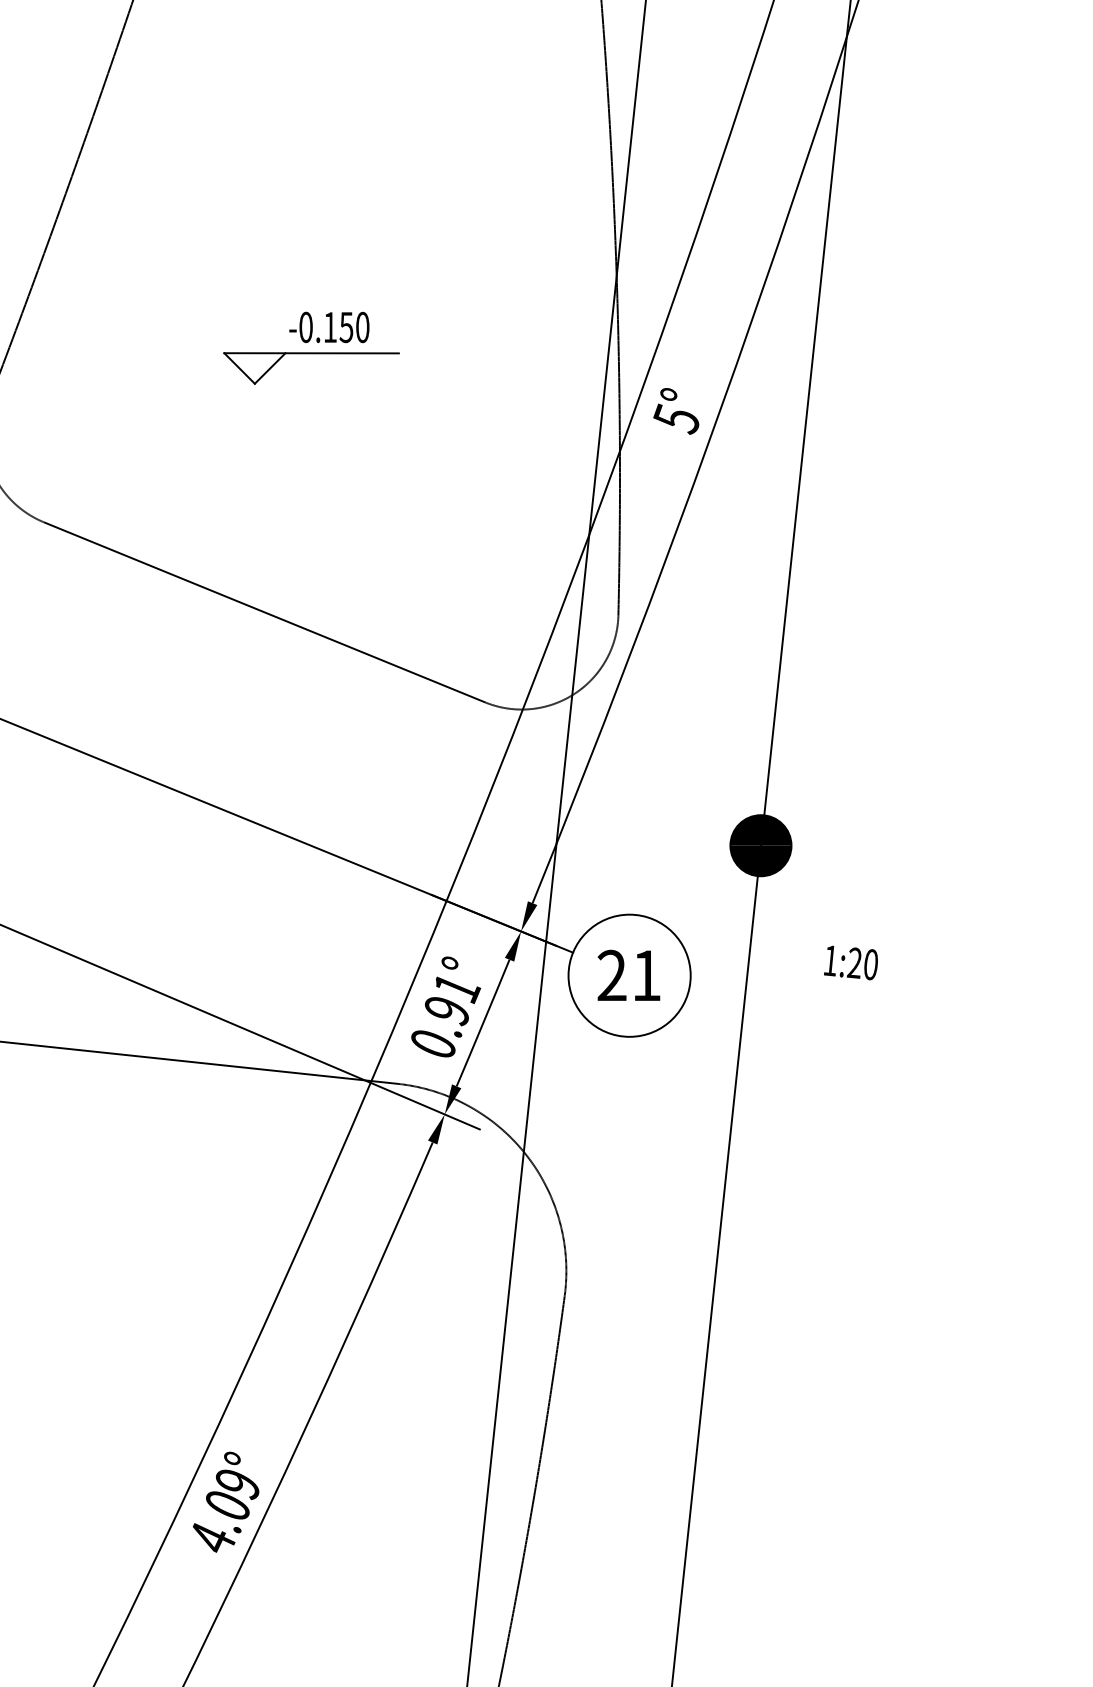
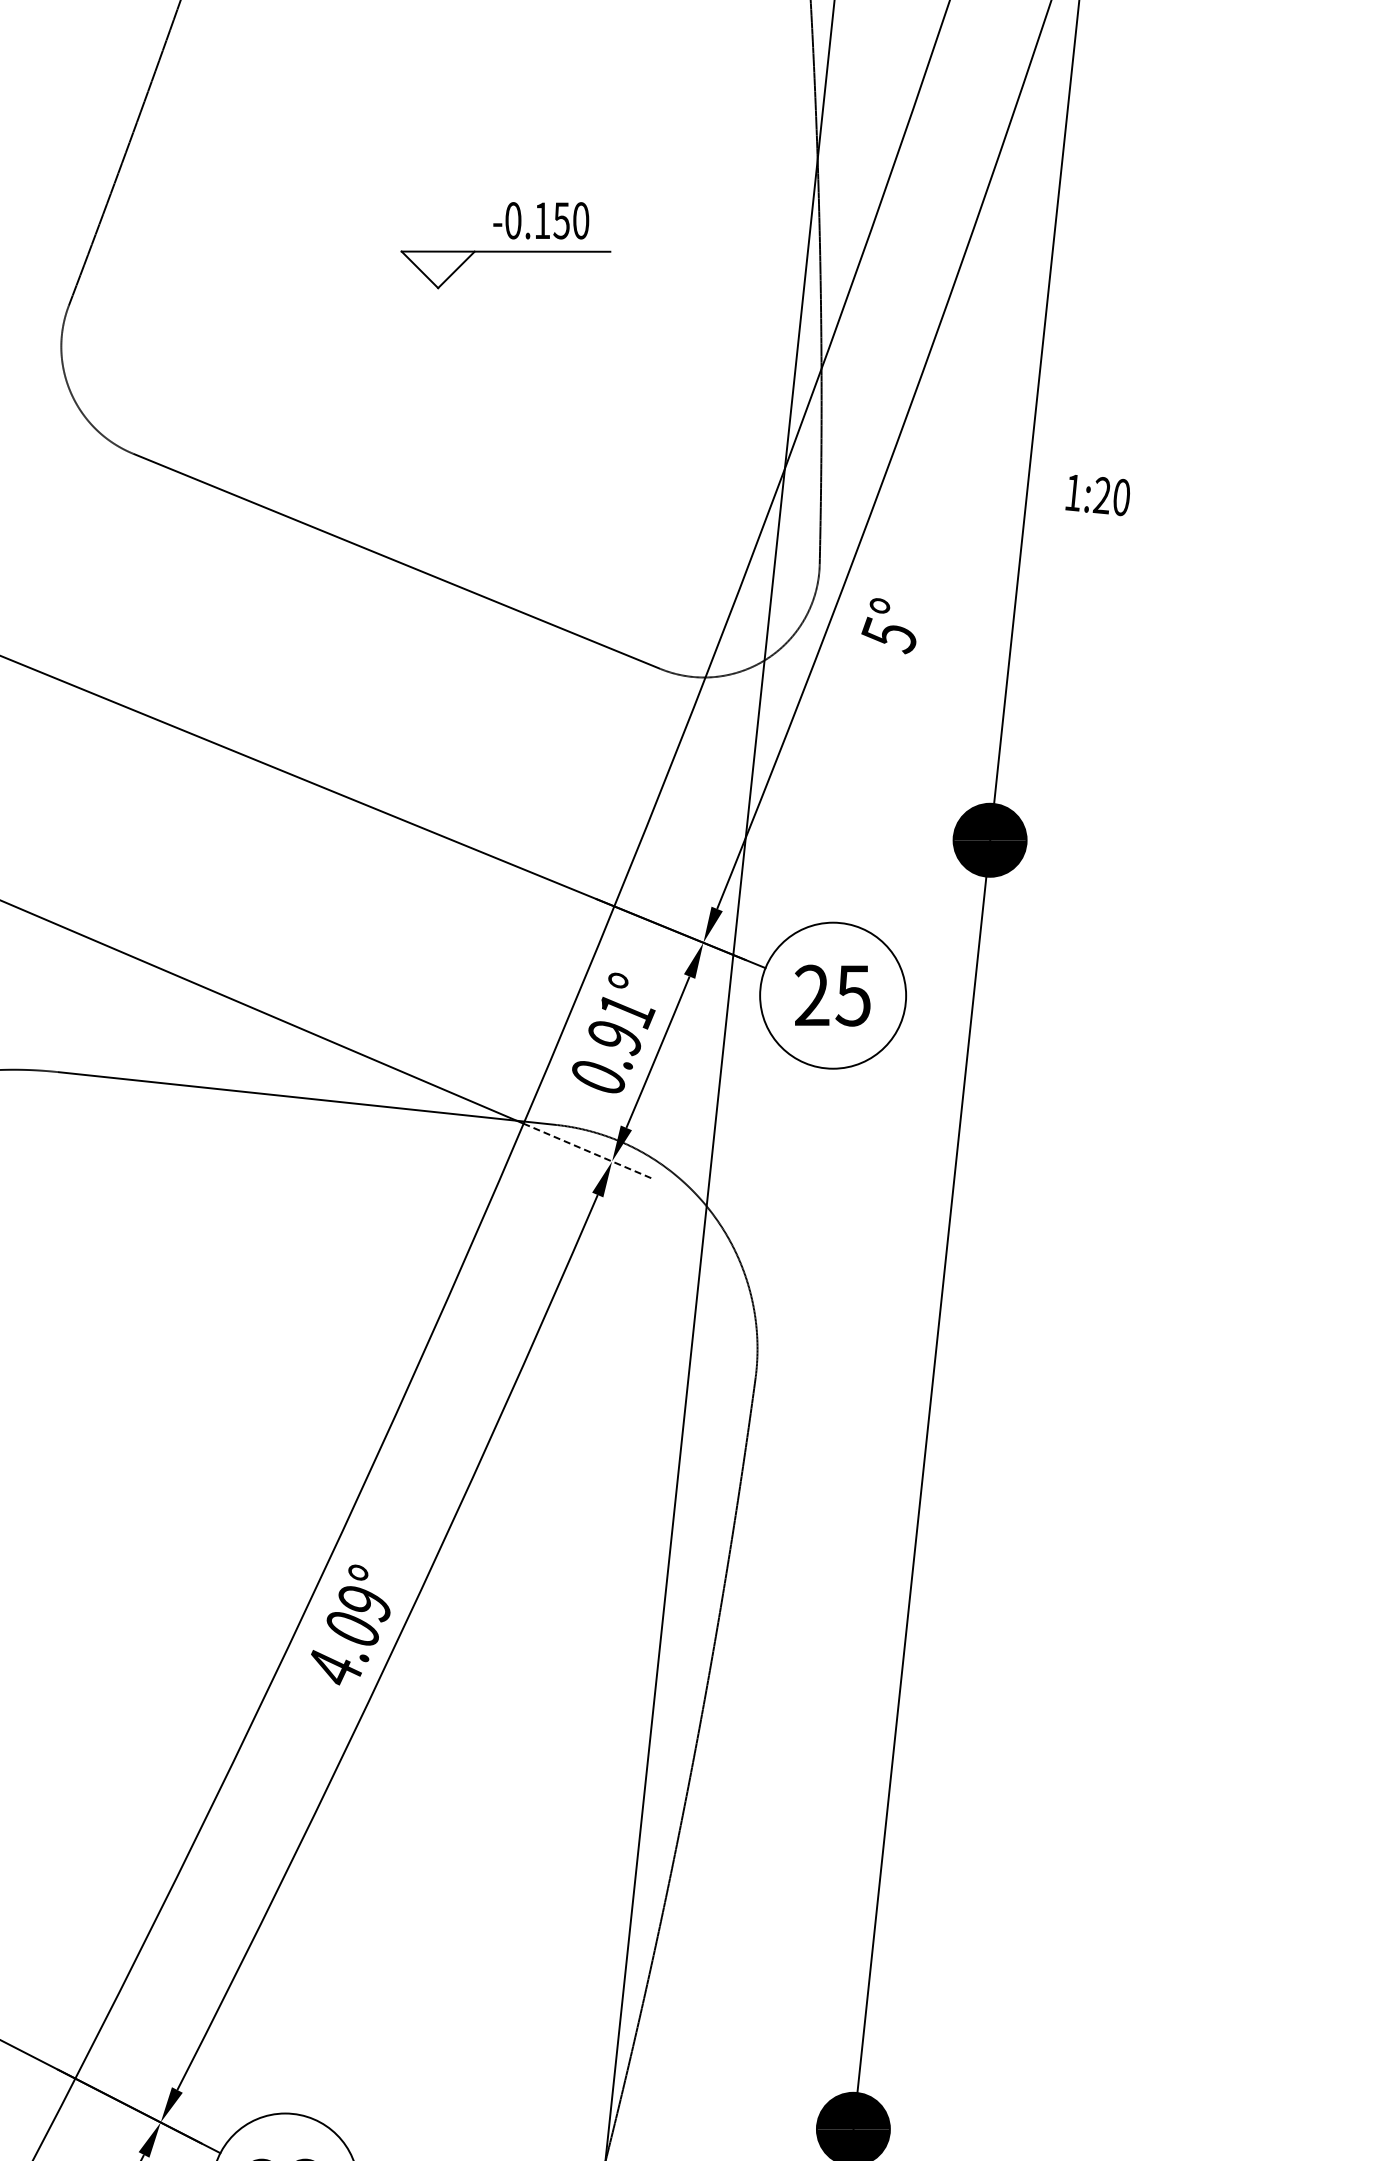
text: (329, 327) -> (541, 220), moved
part: (311, 353) -> (505, 252), moved
text: (675, 411) -> (888, 626), moved
text: (850, 963) -> (1097, 495), moved
text: (645, 975) -> (852, 995), 21 -> 25
line: (425, 1106) -> (589, 1151), solid -> dashed

